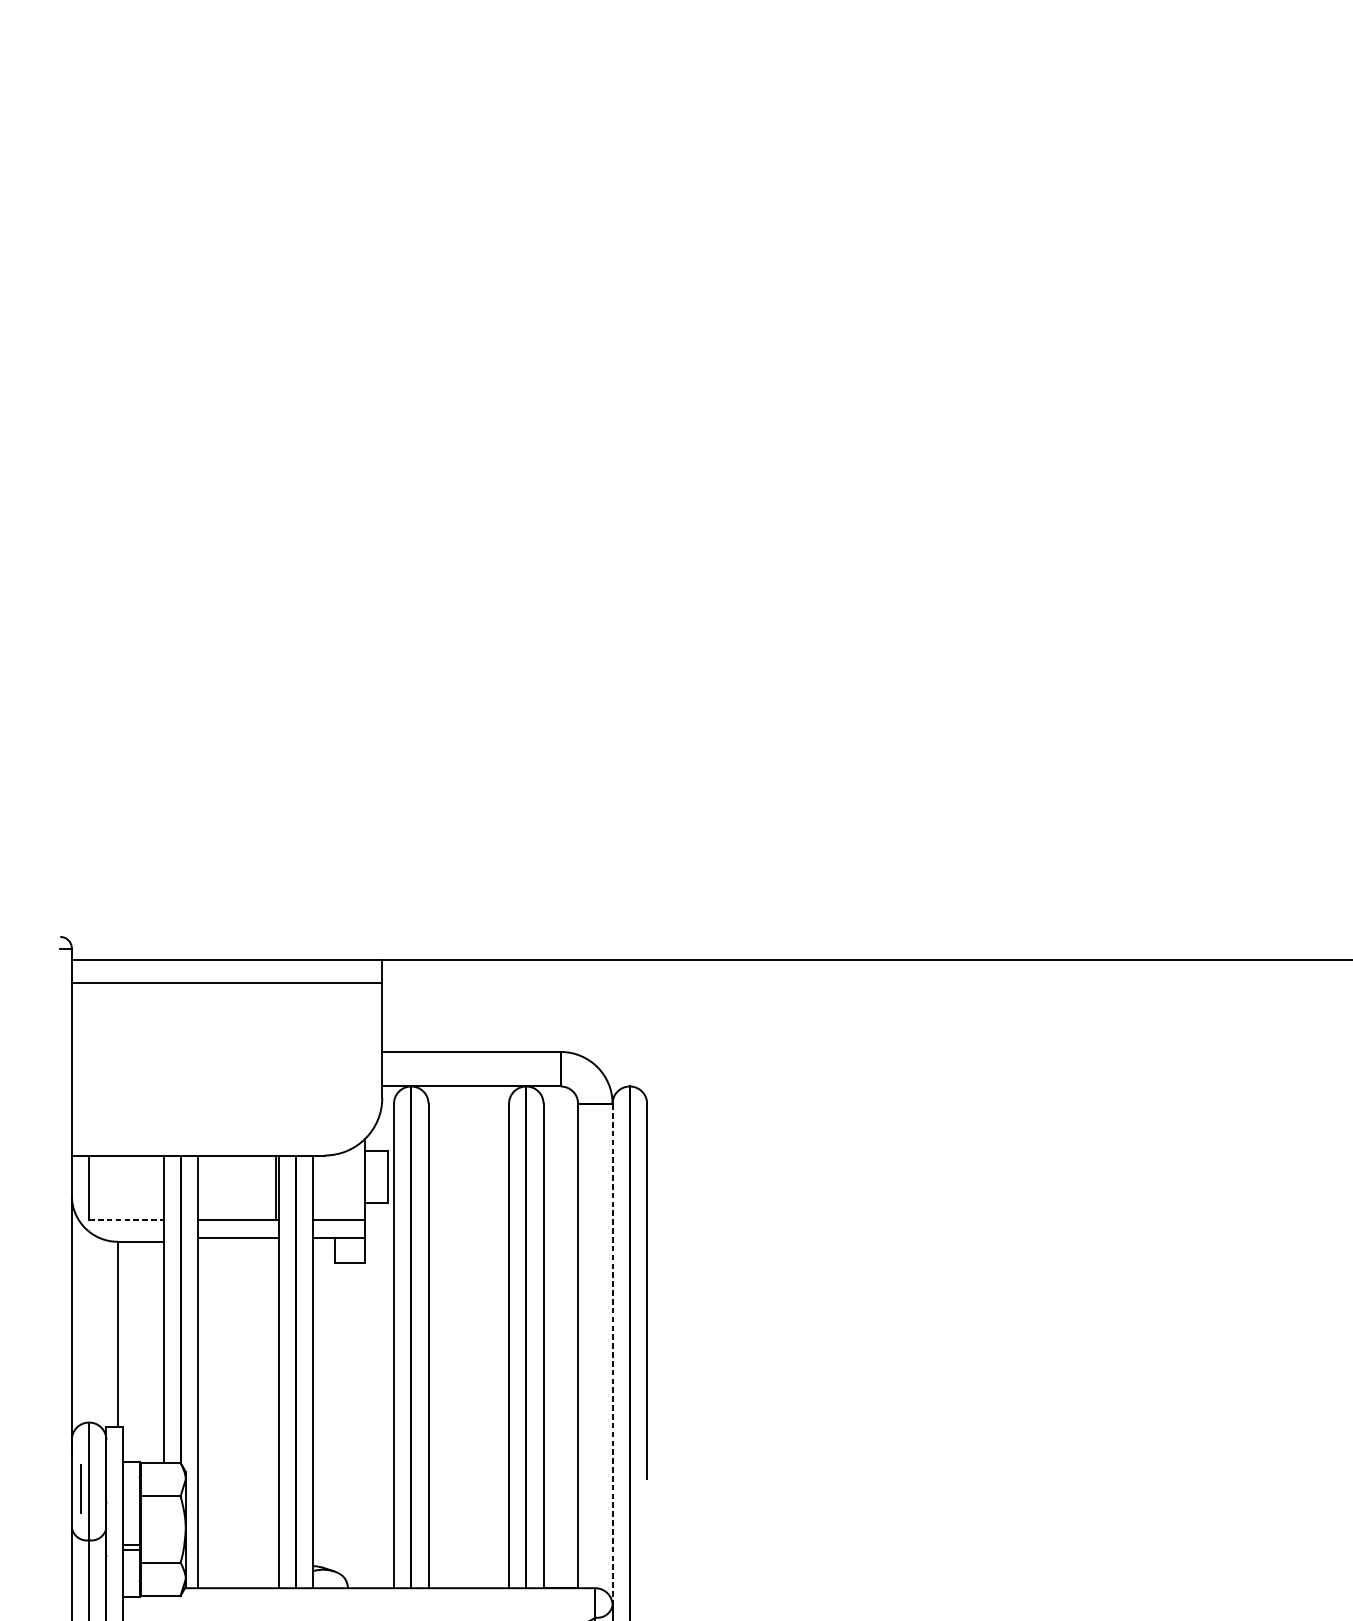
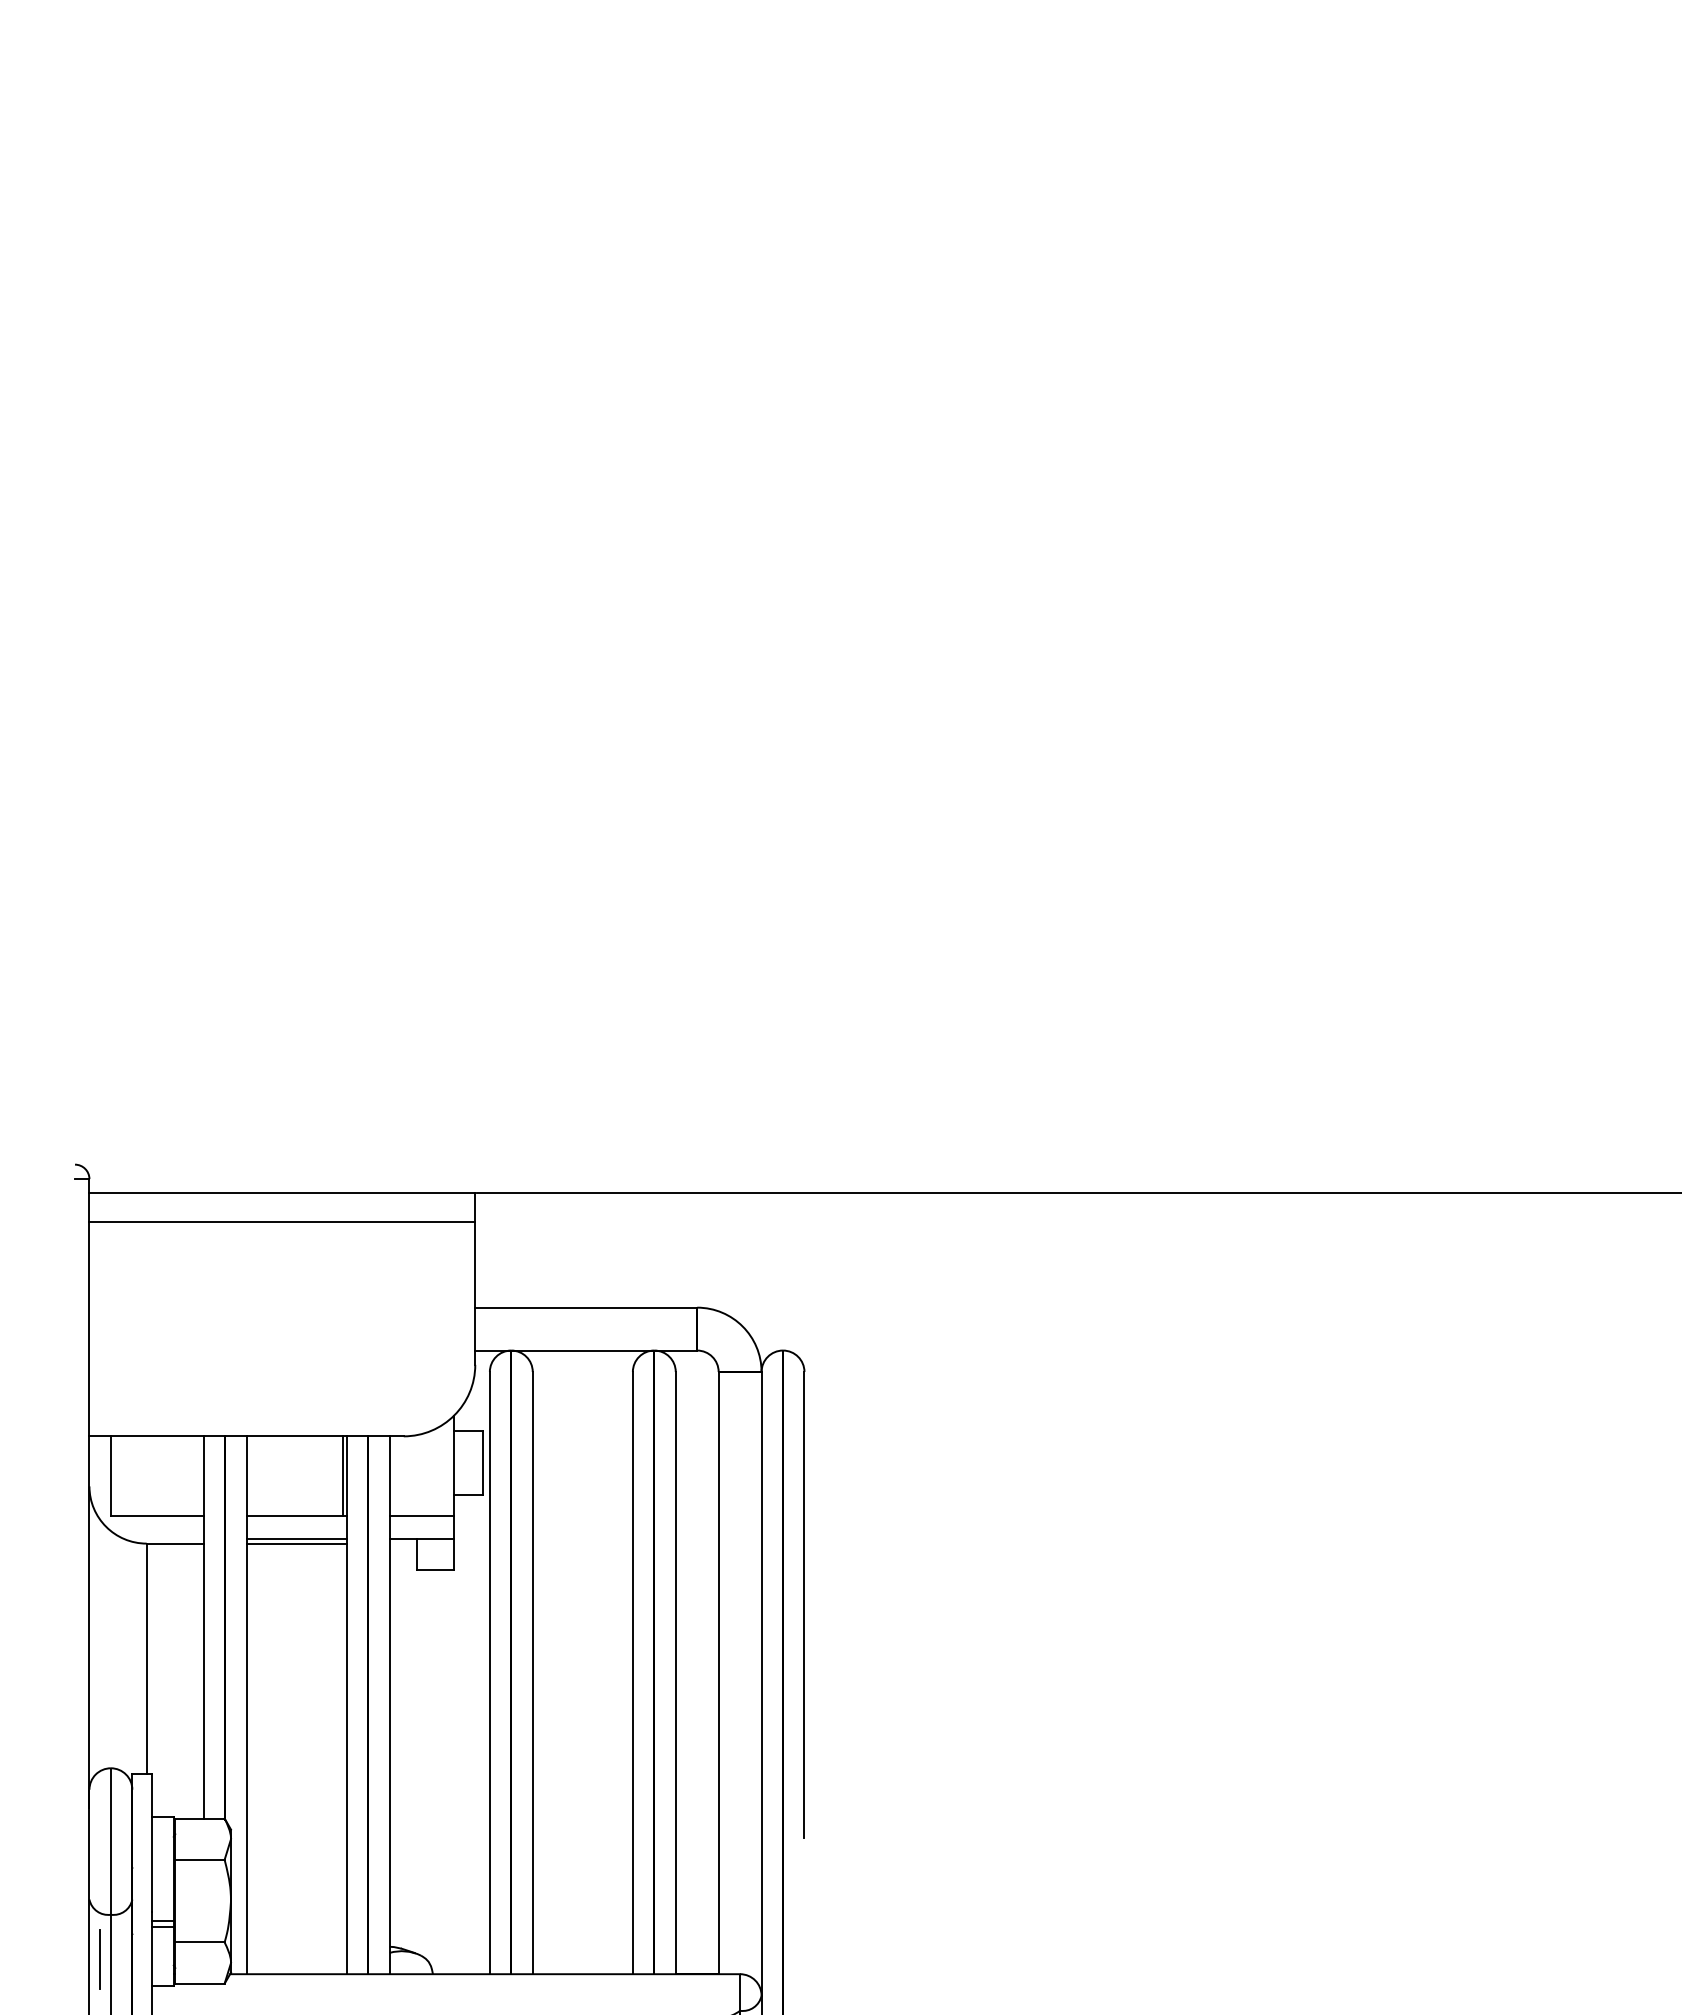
line: (126, 1219) -> (157, 1516), dashed -> solid
line: (238, 1241) -> (296, 1543), added
line: (612, 1354) -> (761, 1683), dashed -> solid
line: (79, 1488) -> (99, 1959), moved

